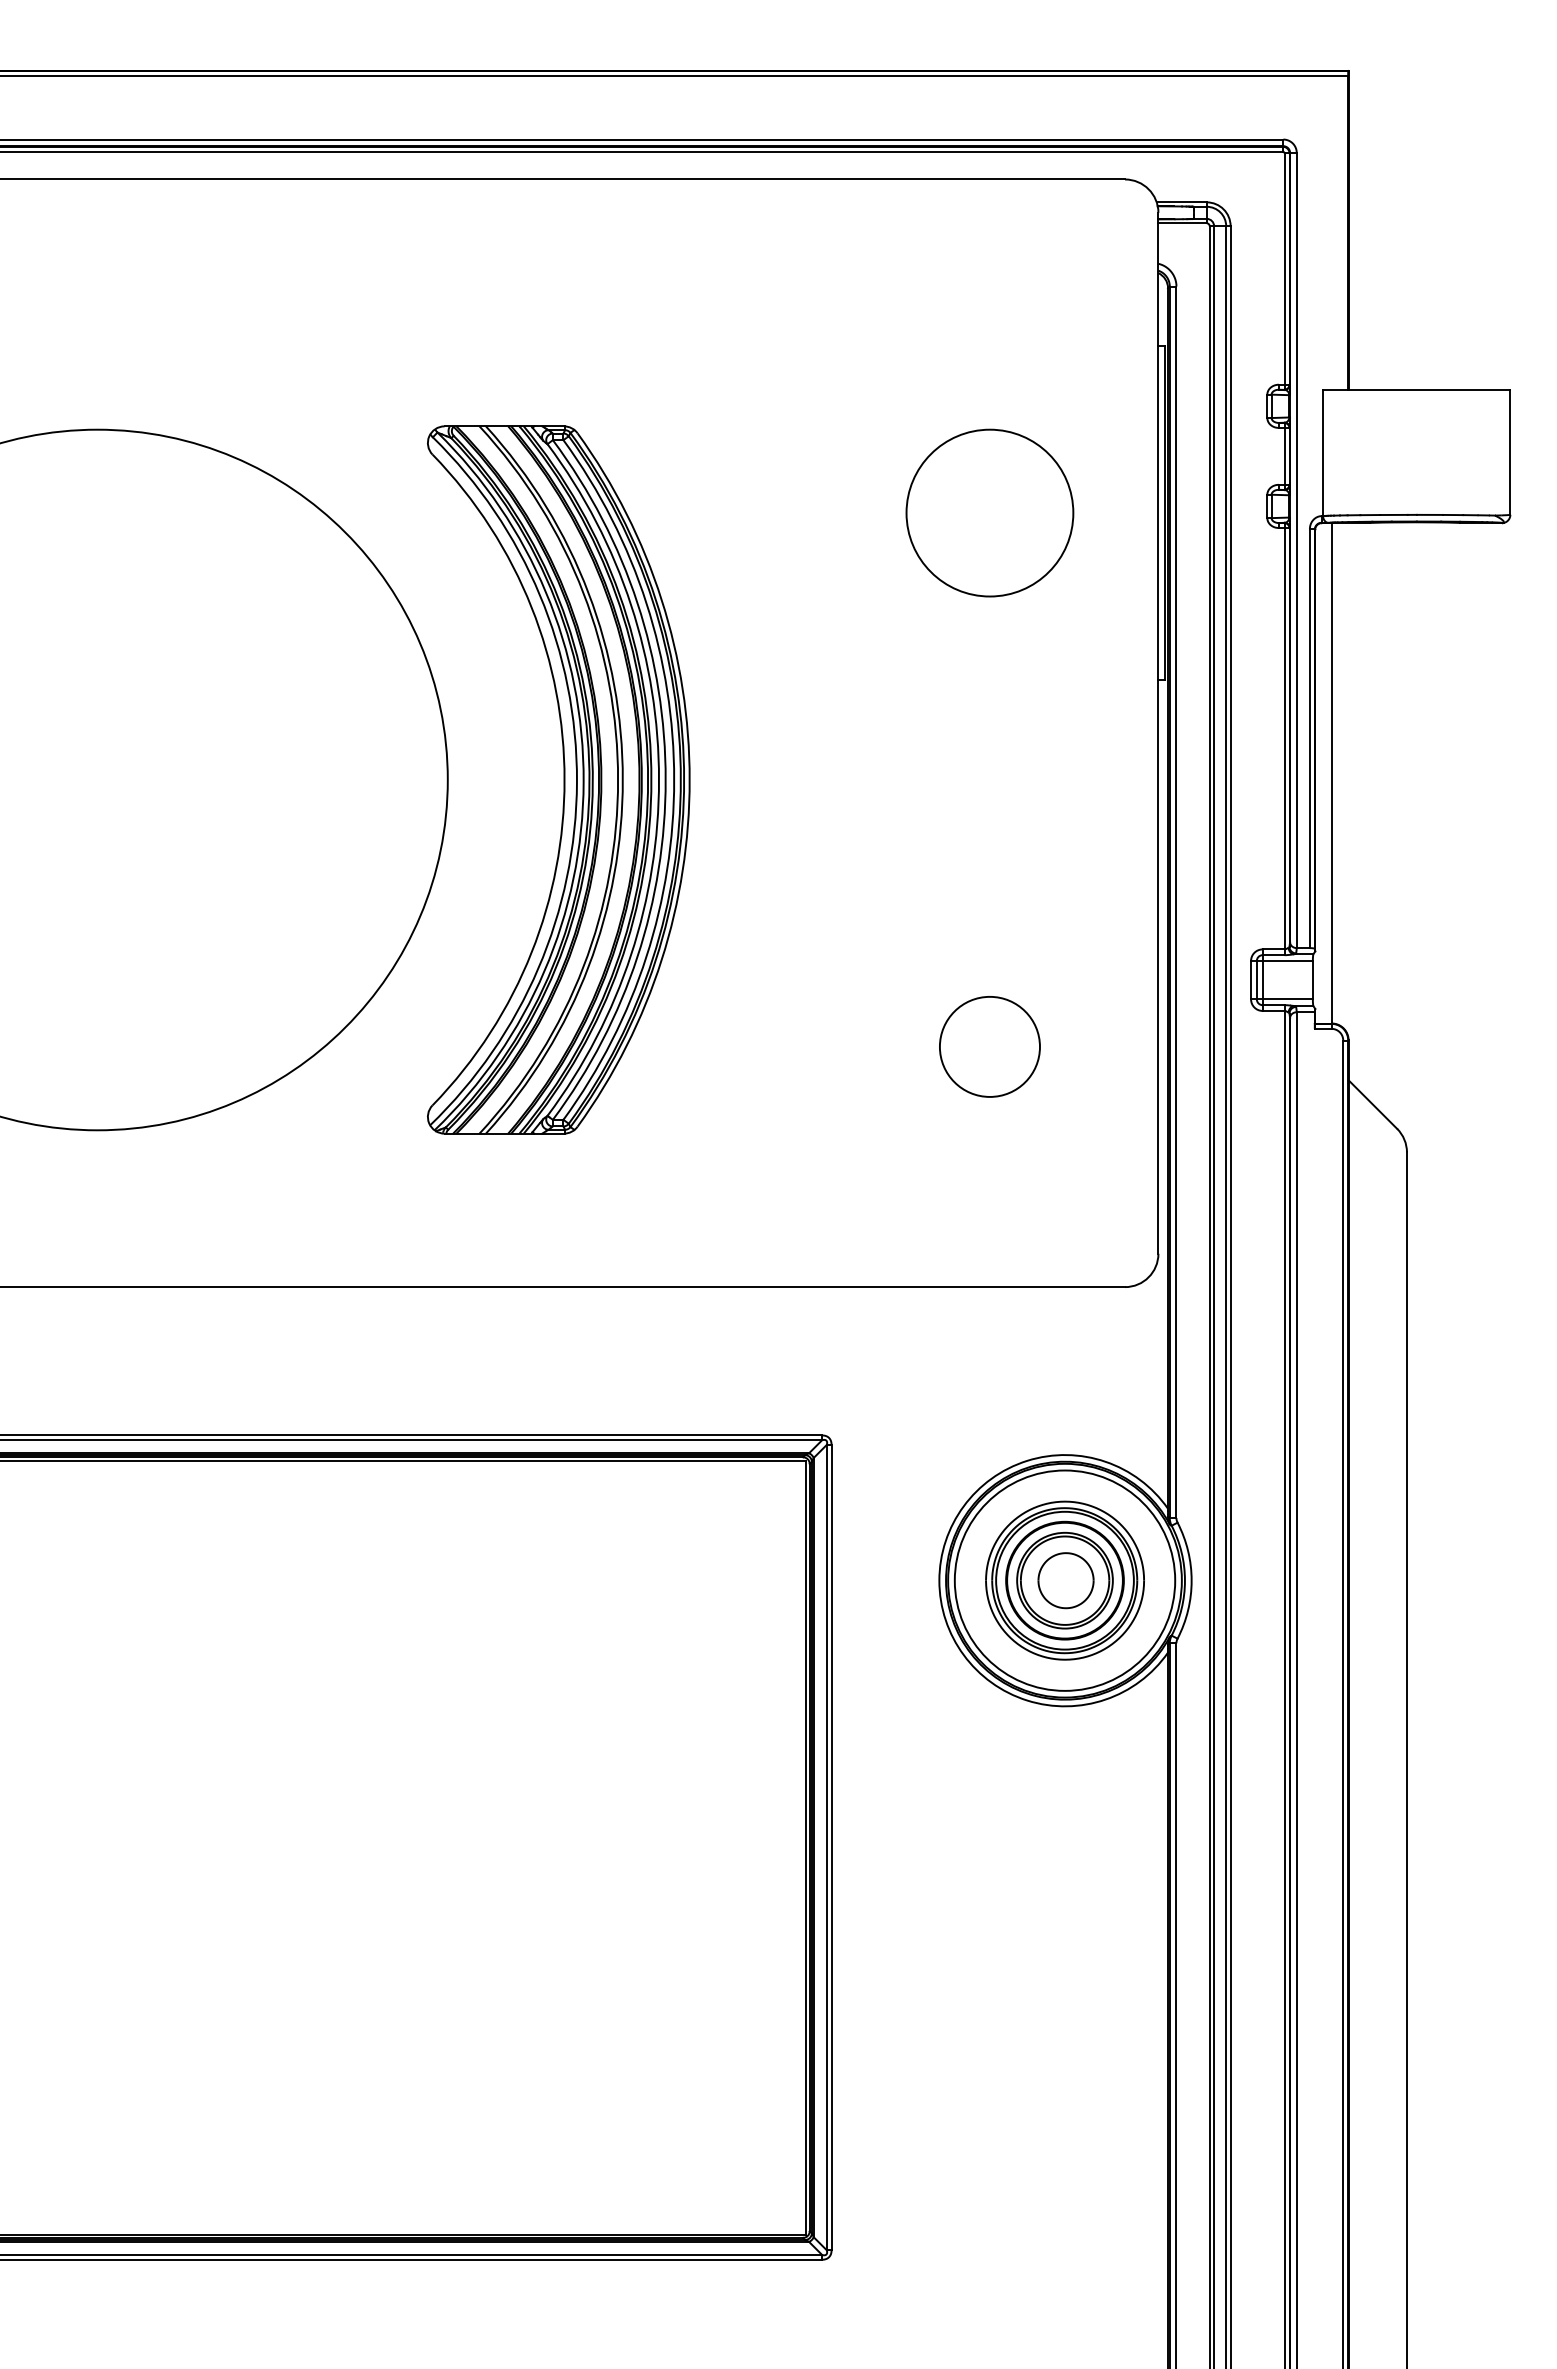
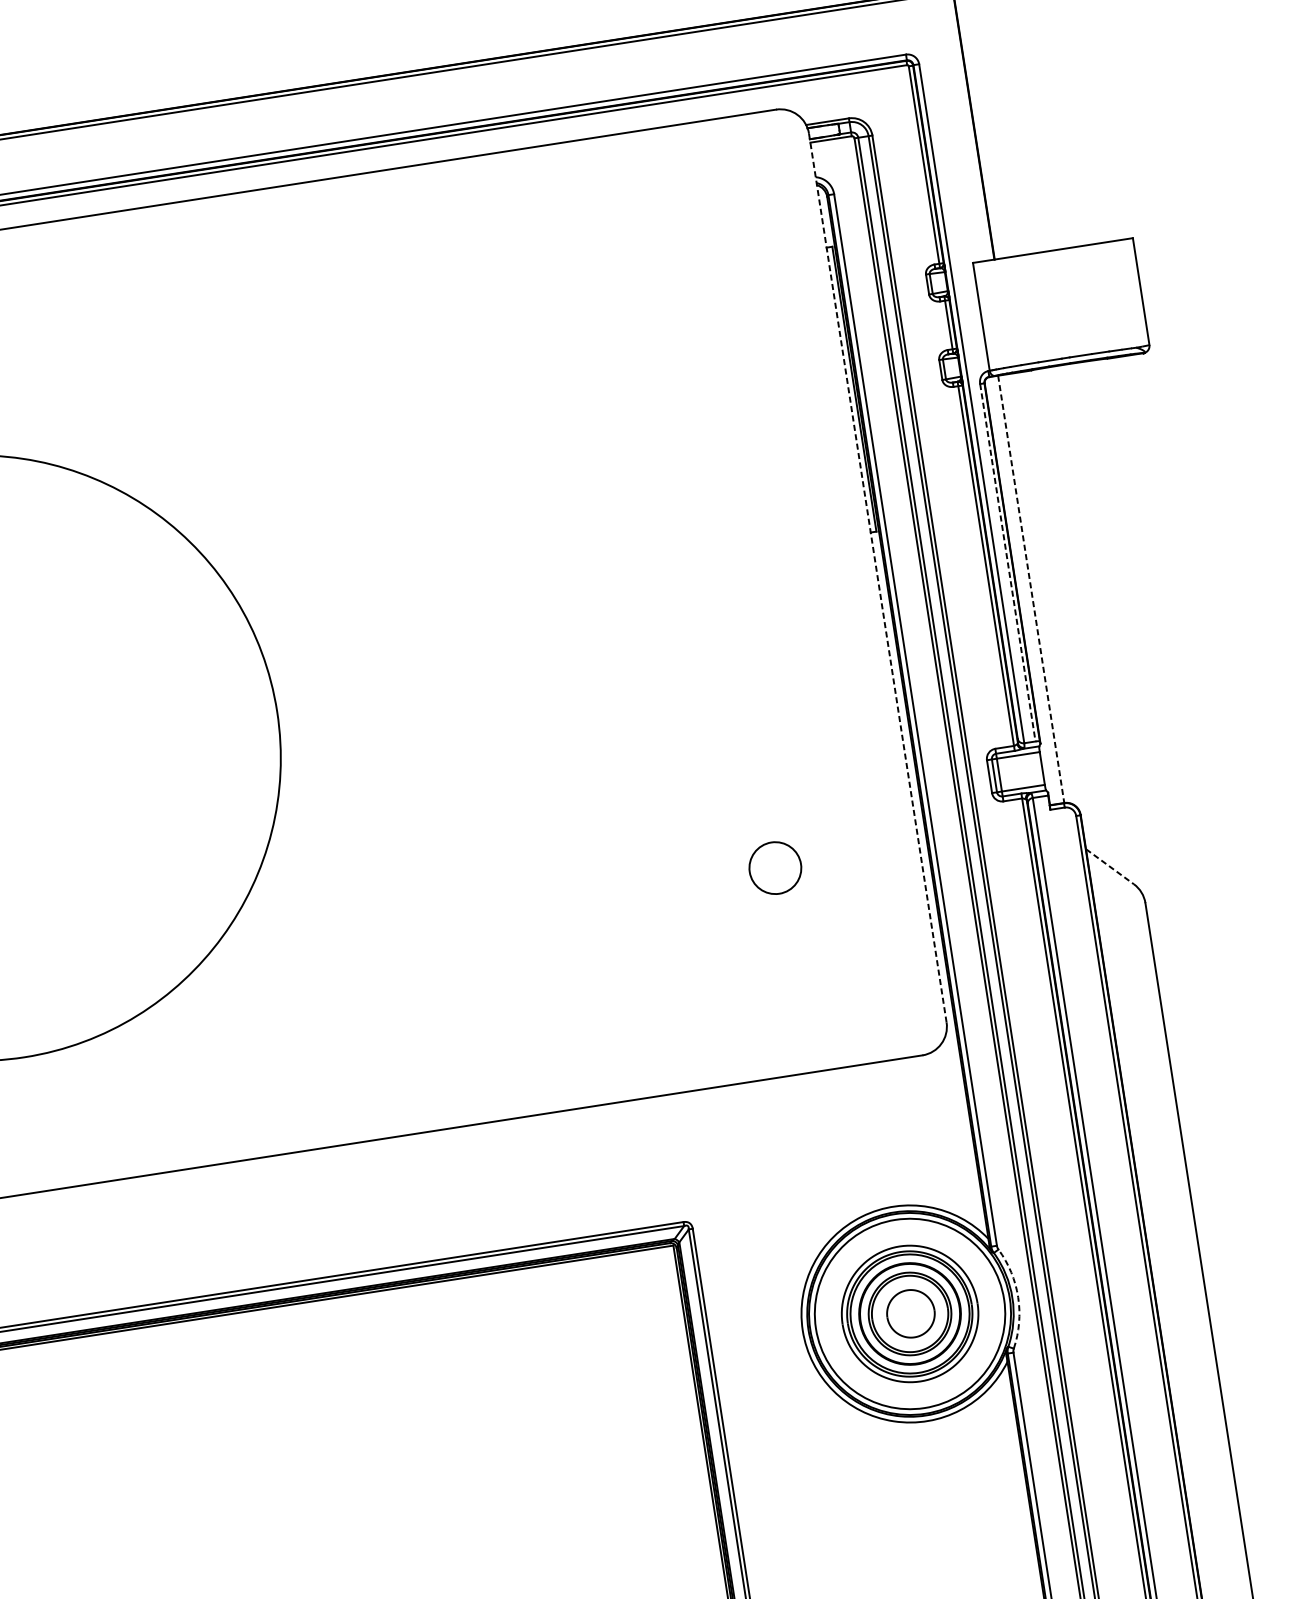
circle: (989, 512) -> (704, 411), removed
line: (1158, 733) -> (877, 578), solid -> dashed
line: (1309, 739) -> (1007, 563), solid -> dashed
line: (1331, 773) -> (1030, 589), solid -> dashed
part: (558, 779) -> (371, 696), removed
circle: (989, 1046) -> (774, 867), size x0.6
line: (1373, 1104) -> (1110, 866), solid -> dashed
arc: (1191, 1580) -> (1018, 1297), solid -> dashed

